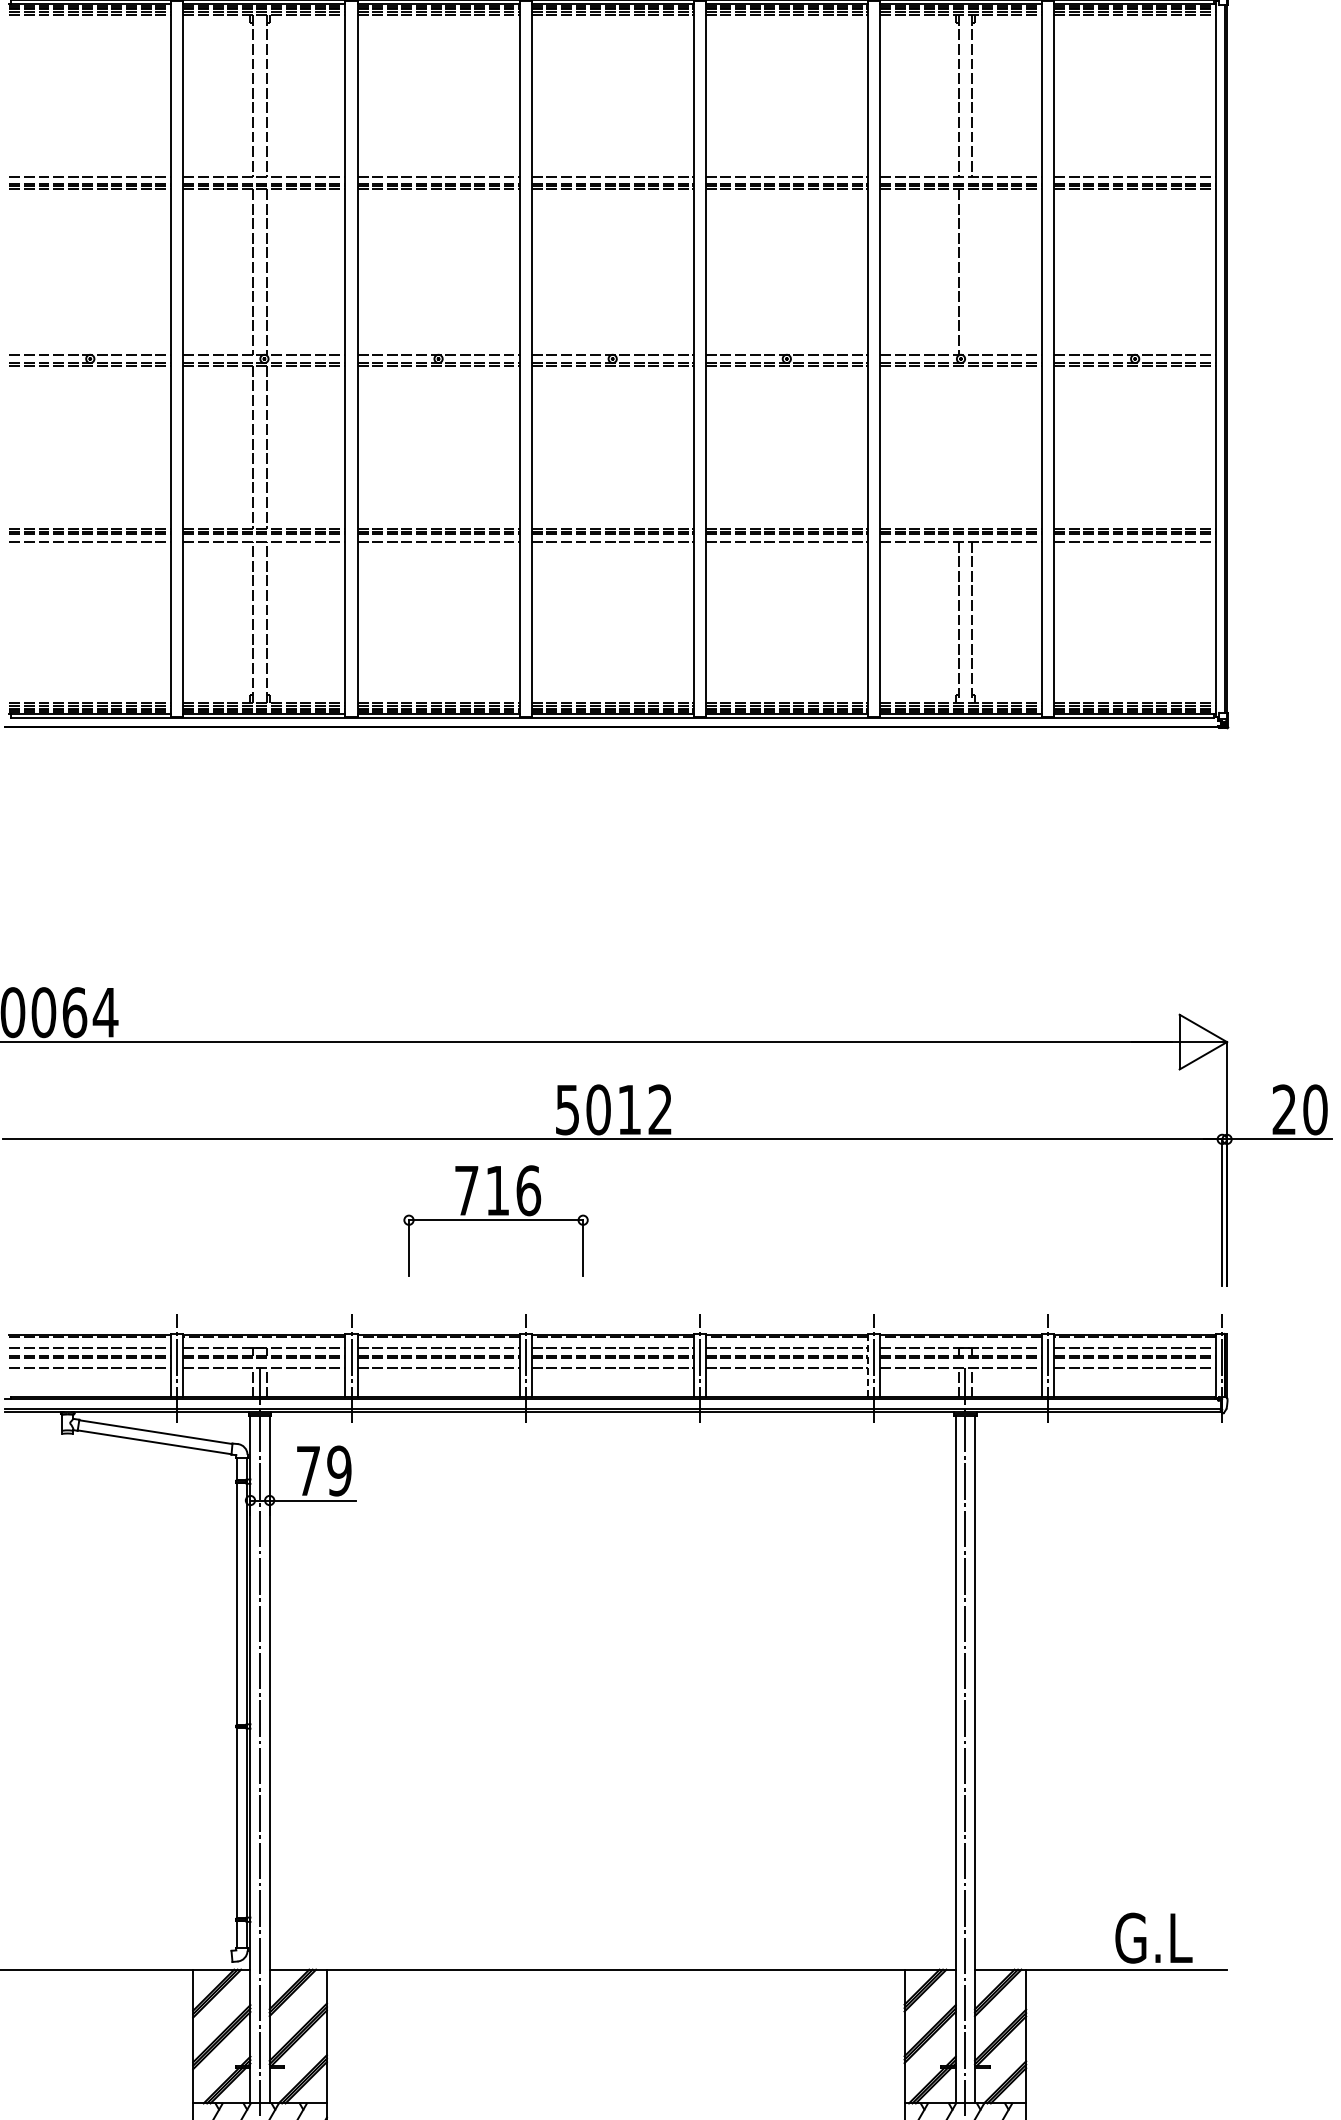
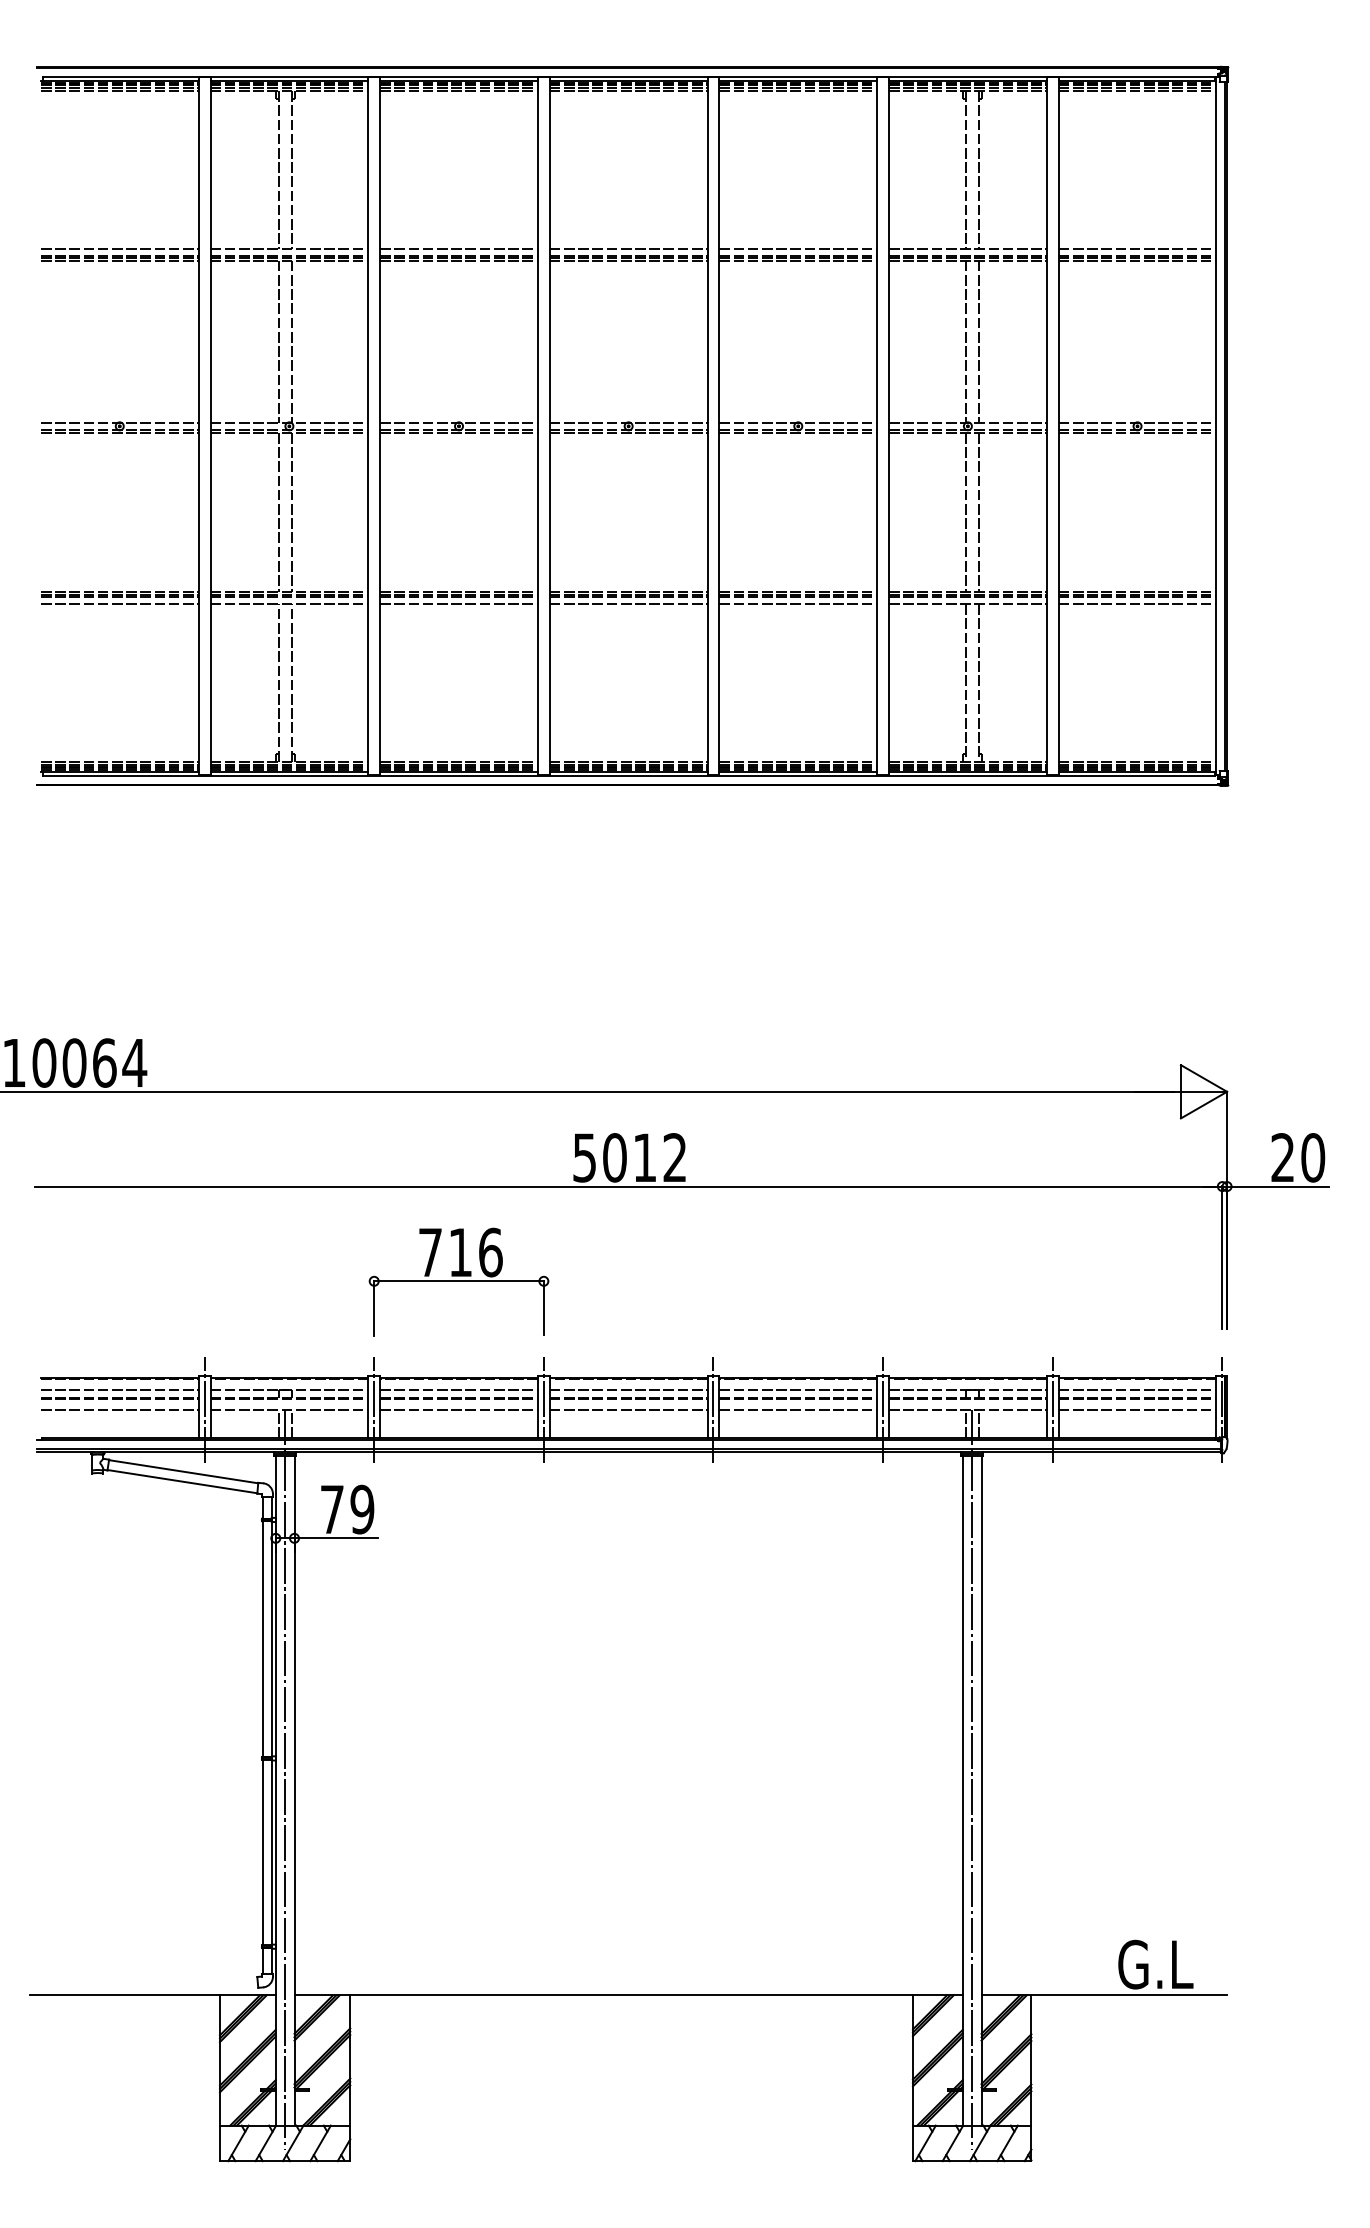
line: (971, 271) -> (978, 341), added
line: (958, 447) -> (965, 512), added
line: (971, 447) -> (978, 512), added
part: (495, 1220) -> (458, 1281), moved
line: (868, 1366) -> (877, 1407), dashed -> solid

